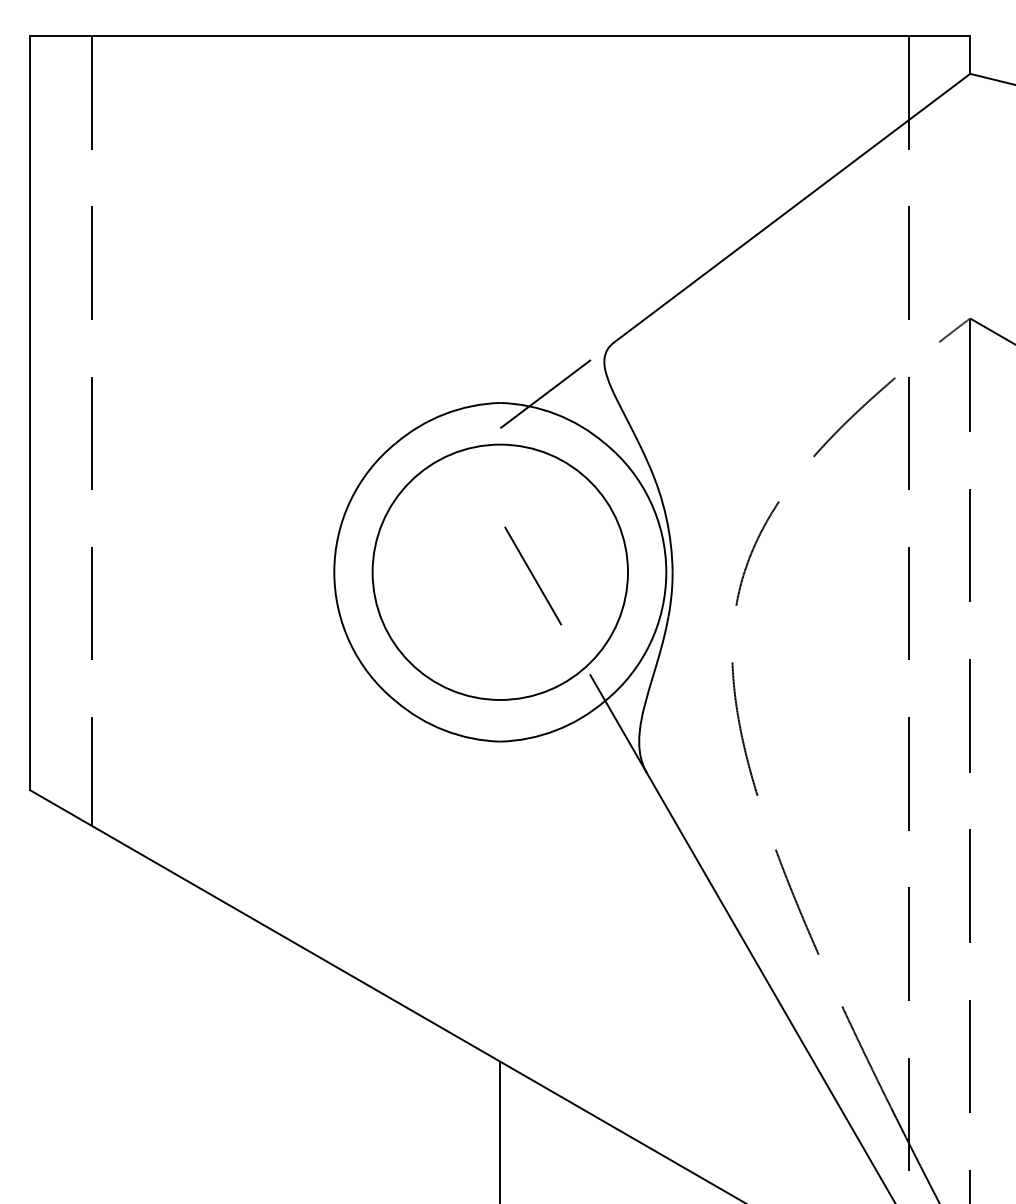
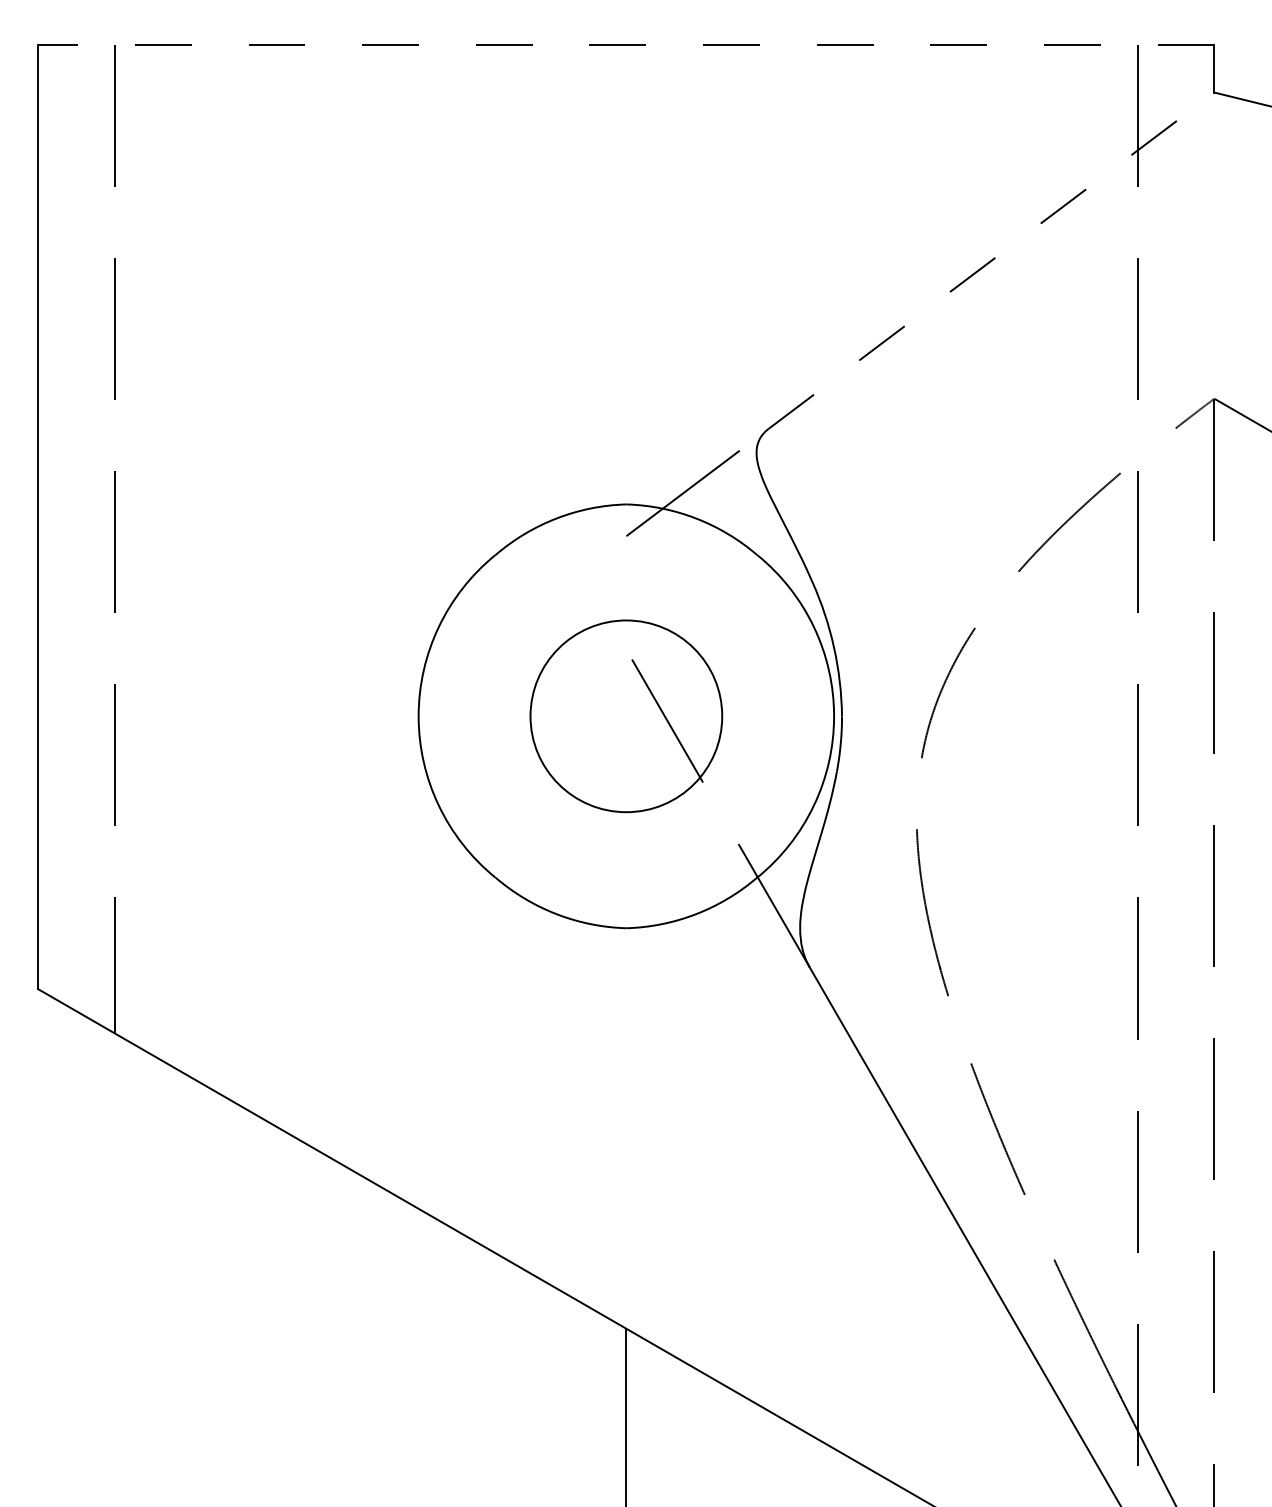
line: (499, 36) -> (625, 45), solid -> dashed
line: (792, 208) -> (991, 260), solid -> dashed
circle: (500, 572) -> (626, 716), size x0.6

